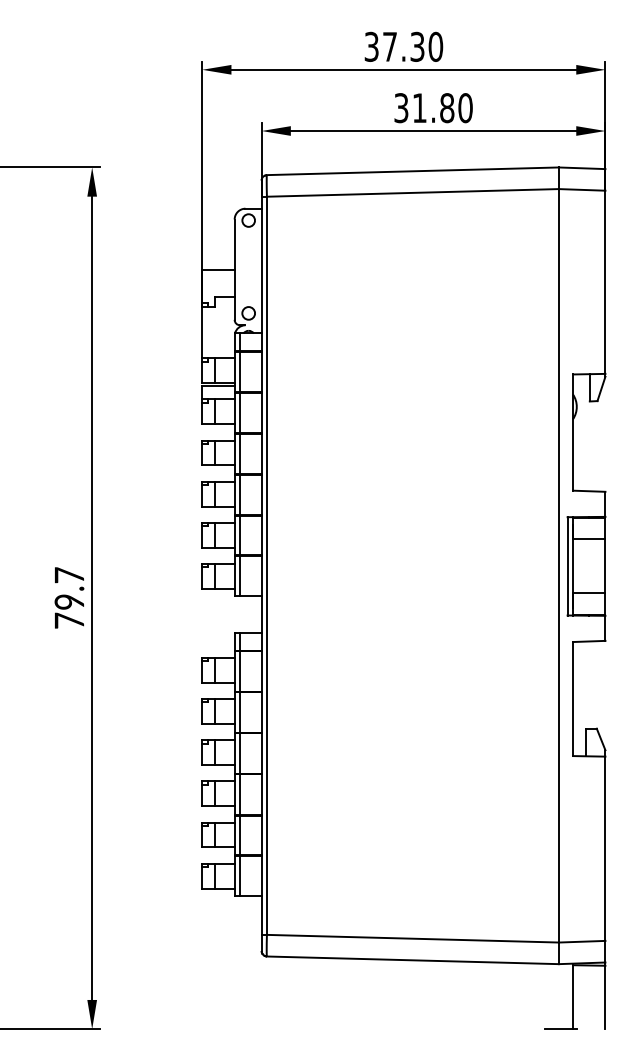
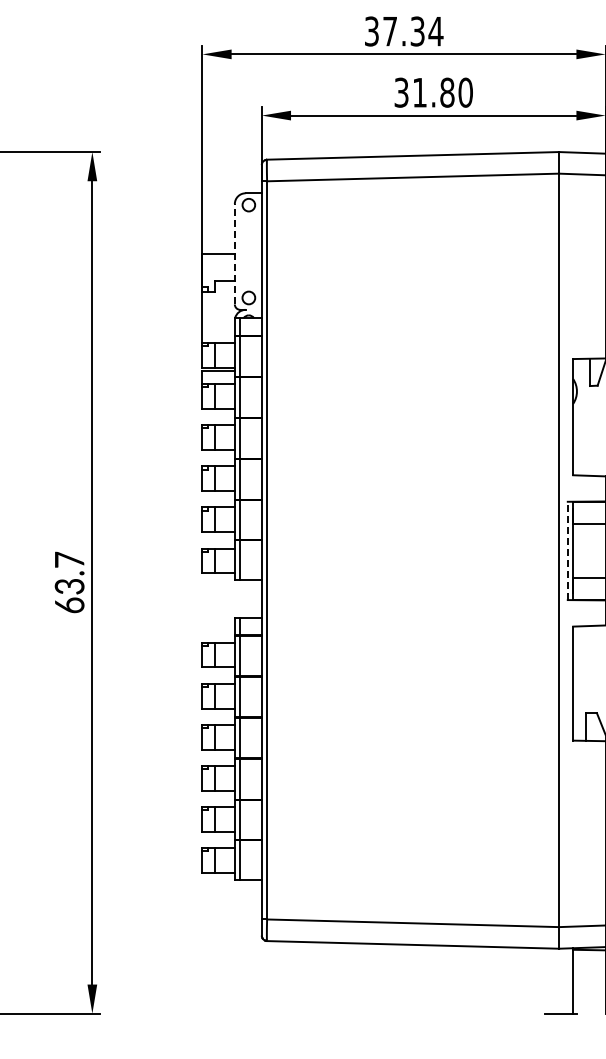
text: (435, 46) -> (435, 31), 37.30 -> 37.34
line: (234, 269) -> (234, 254), solid -> dashed
line: (567, 565) -> (567, 550), solid -> dashed
text: (69, 611) -> (69, 596), 79.7 -> 63.7

